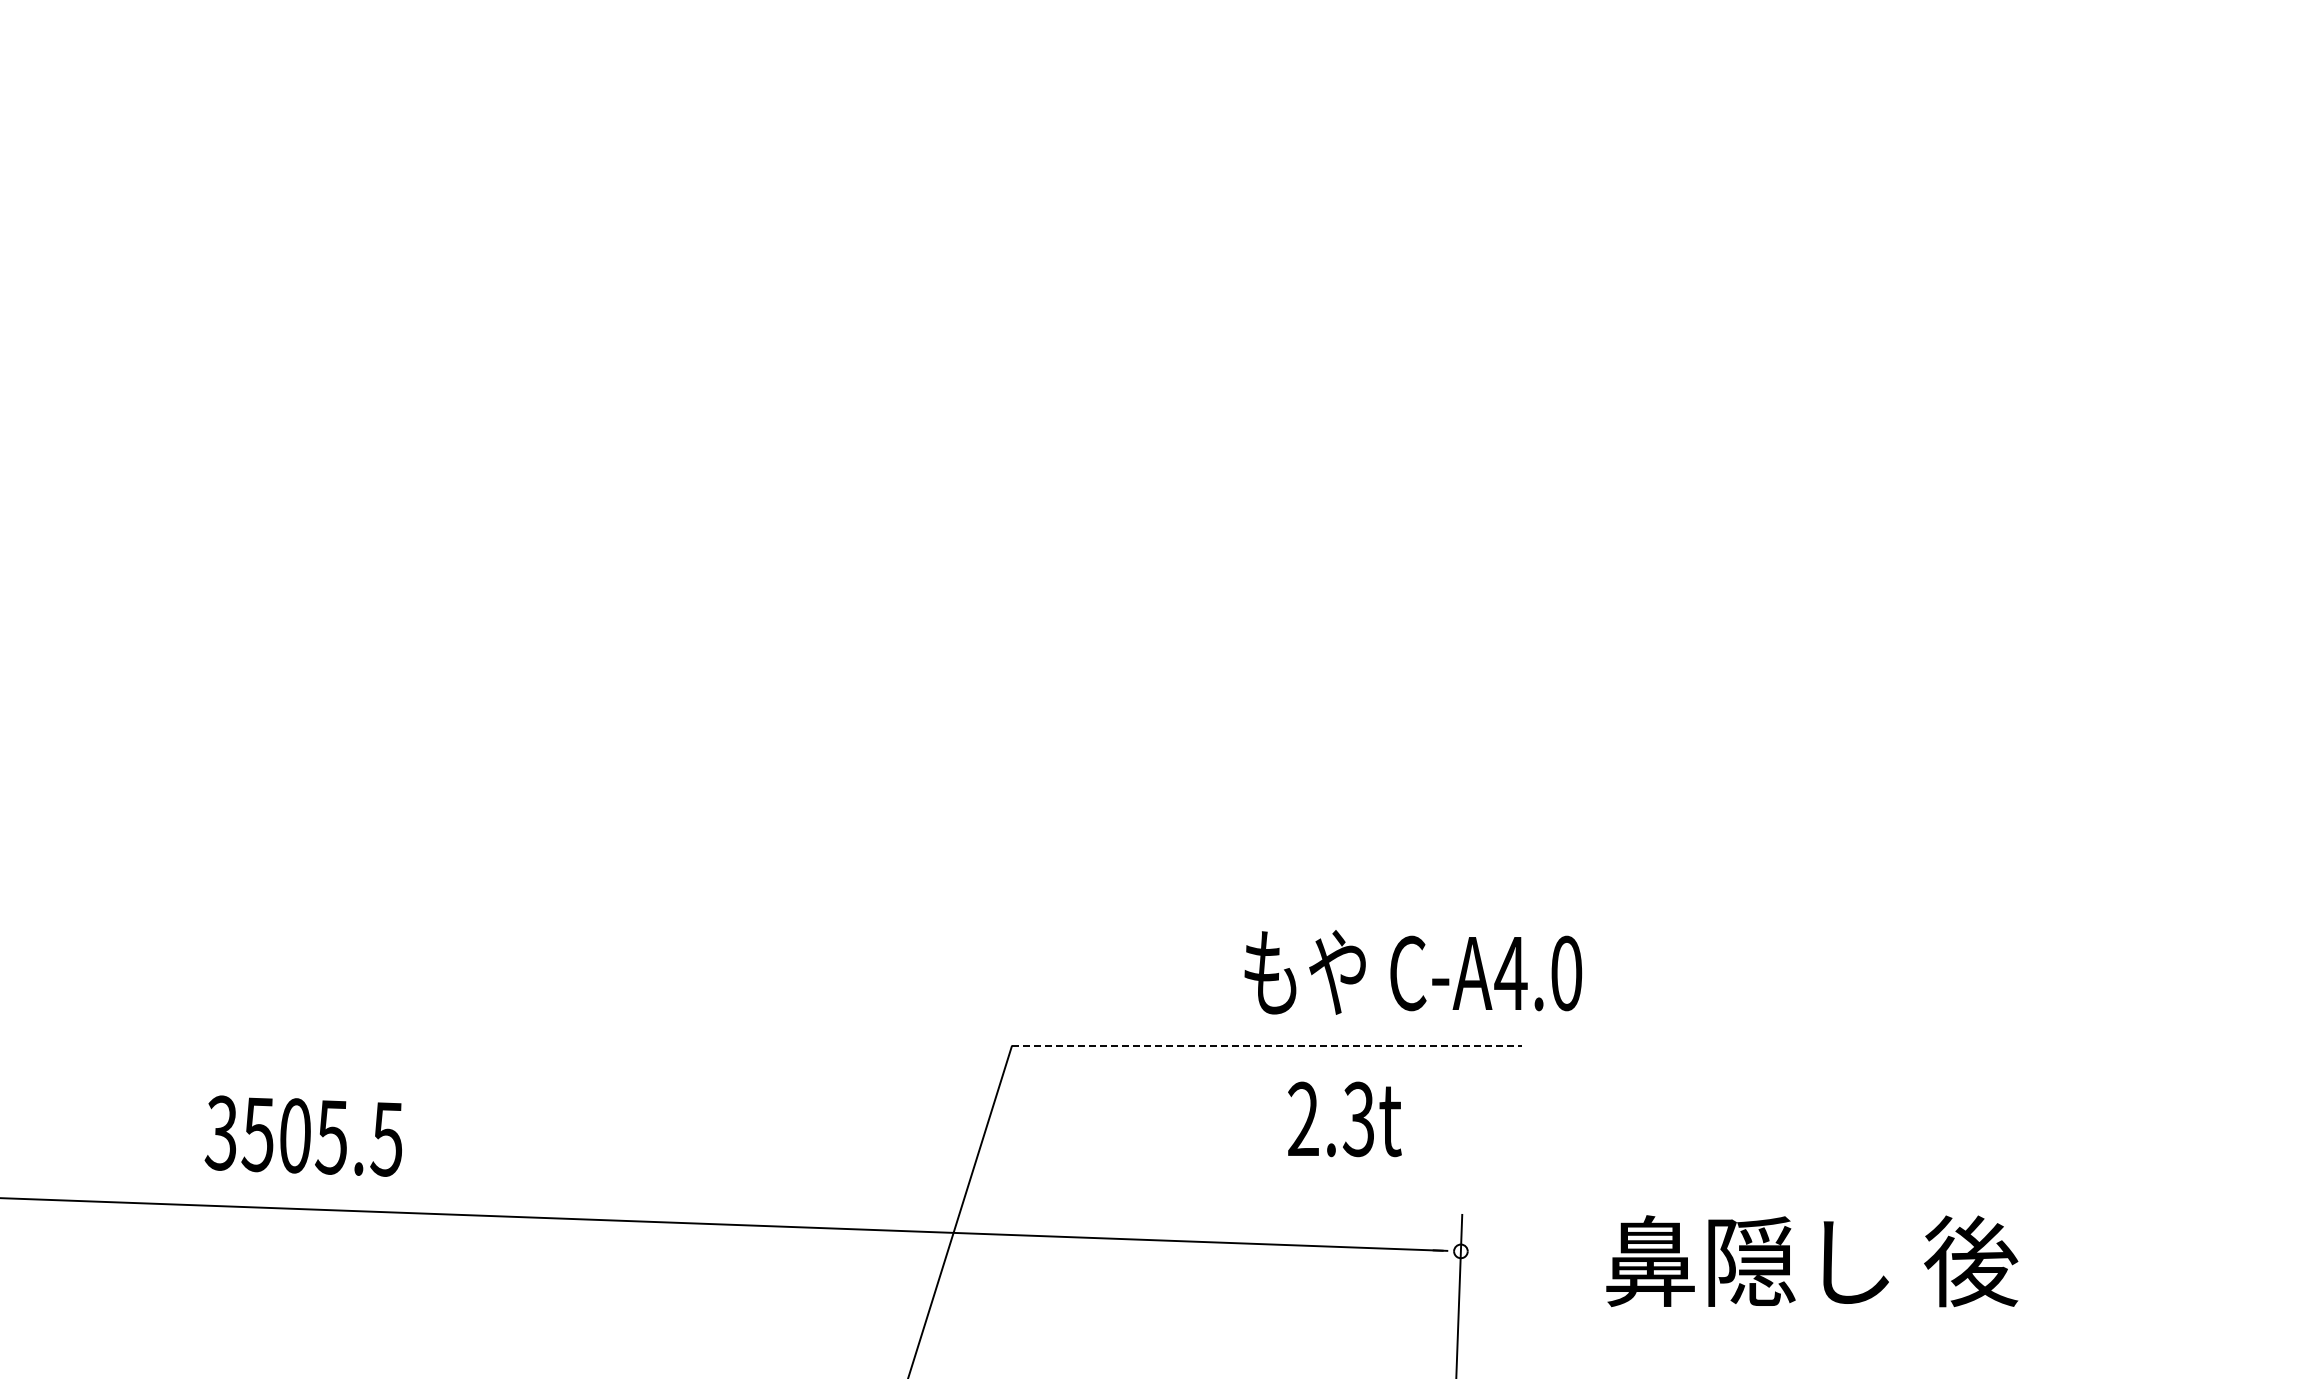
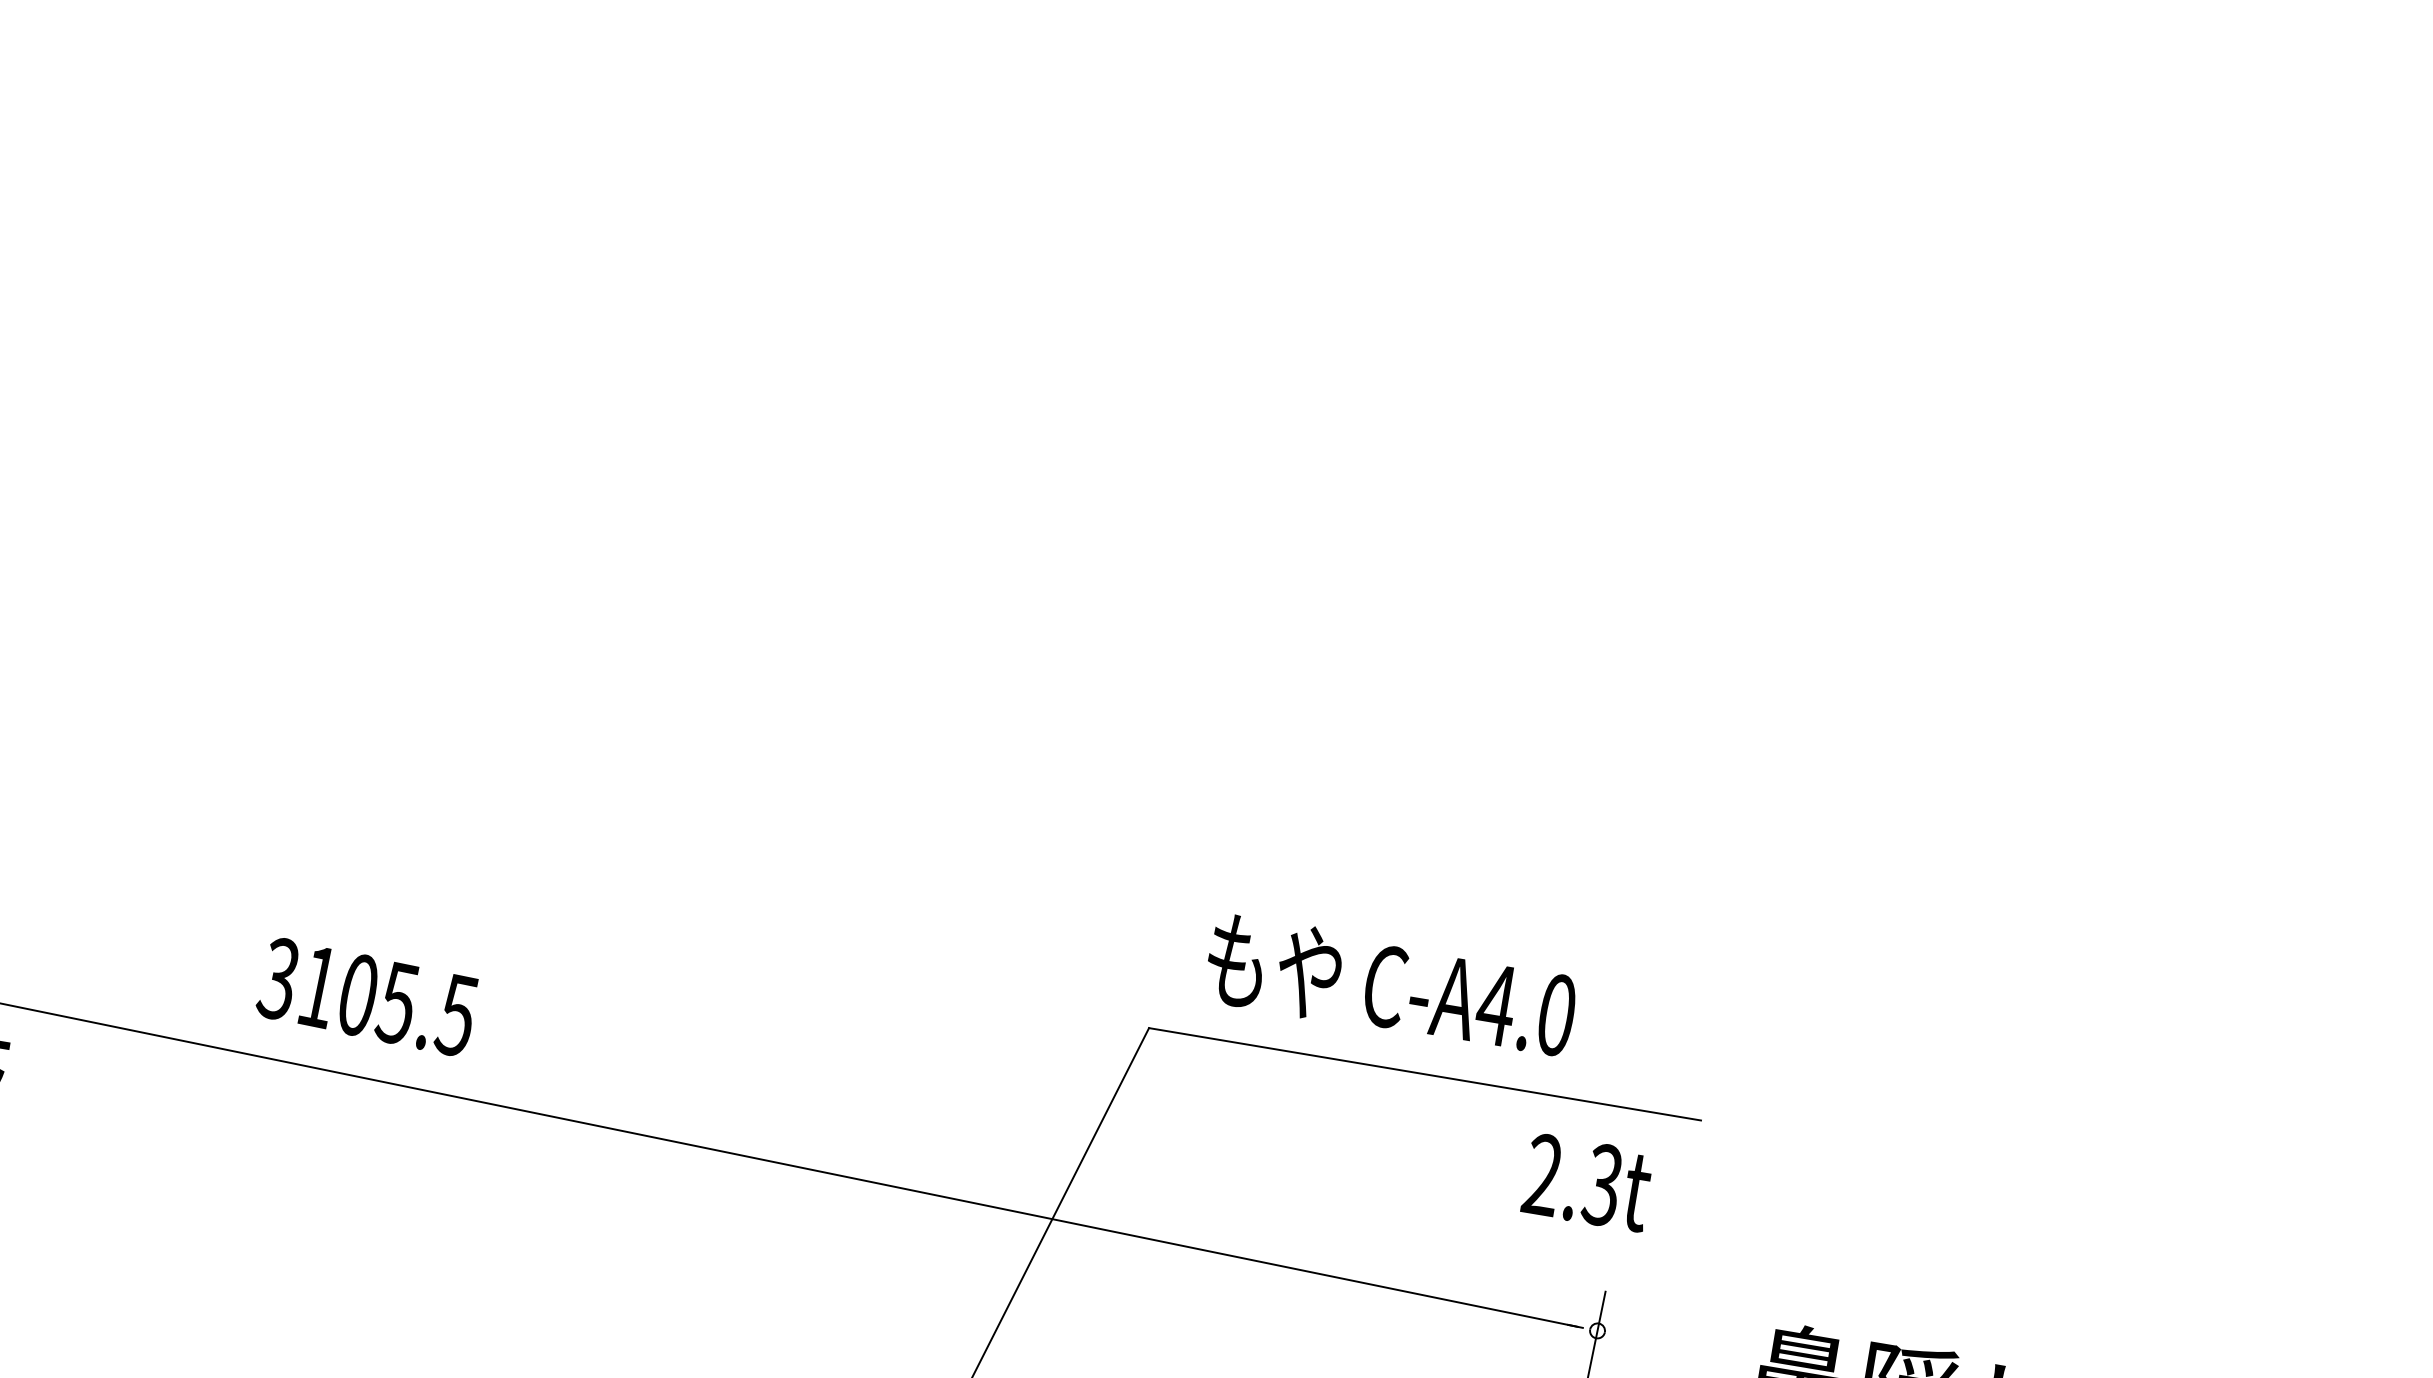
text: (1413, 972) -> (1391, 986), moved
line: (1267, 1046) -> (1425, 1074), dashed -> solid
text: (1344, 1119) -> (1587, 1182), moved
text: (257, 1134) -> (317, 986), 3505.5 -> 3105.5

